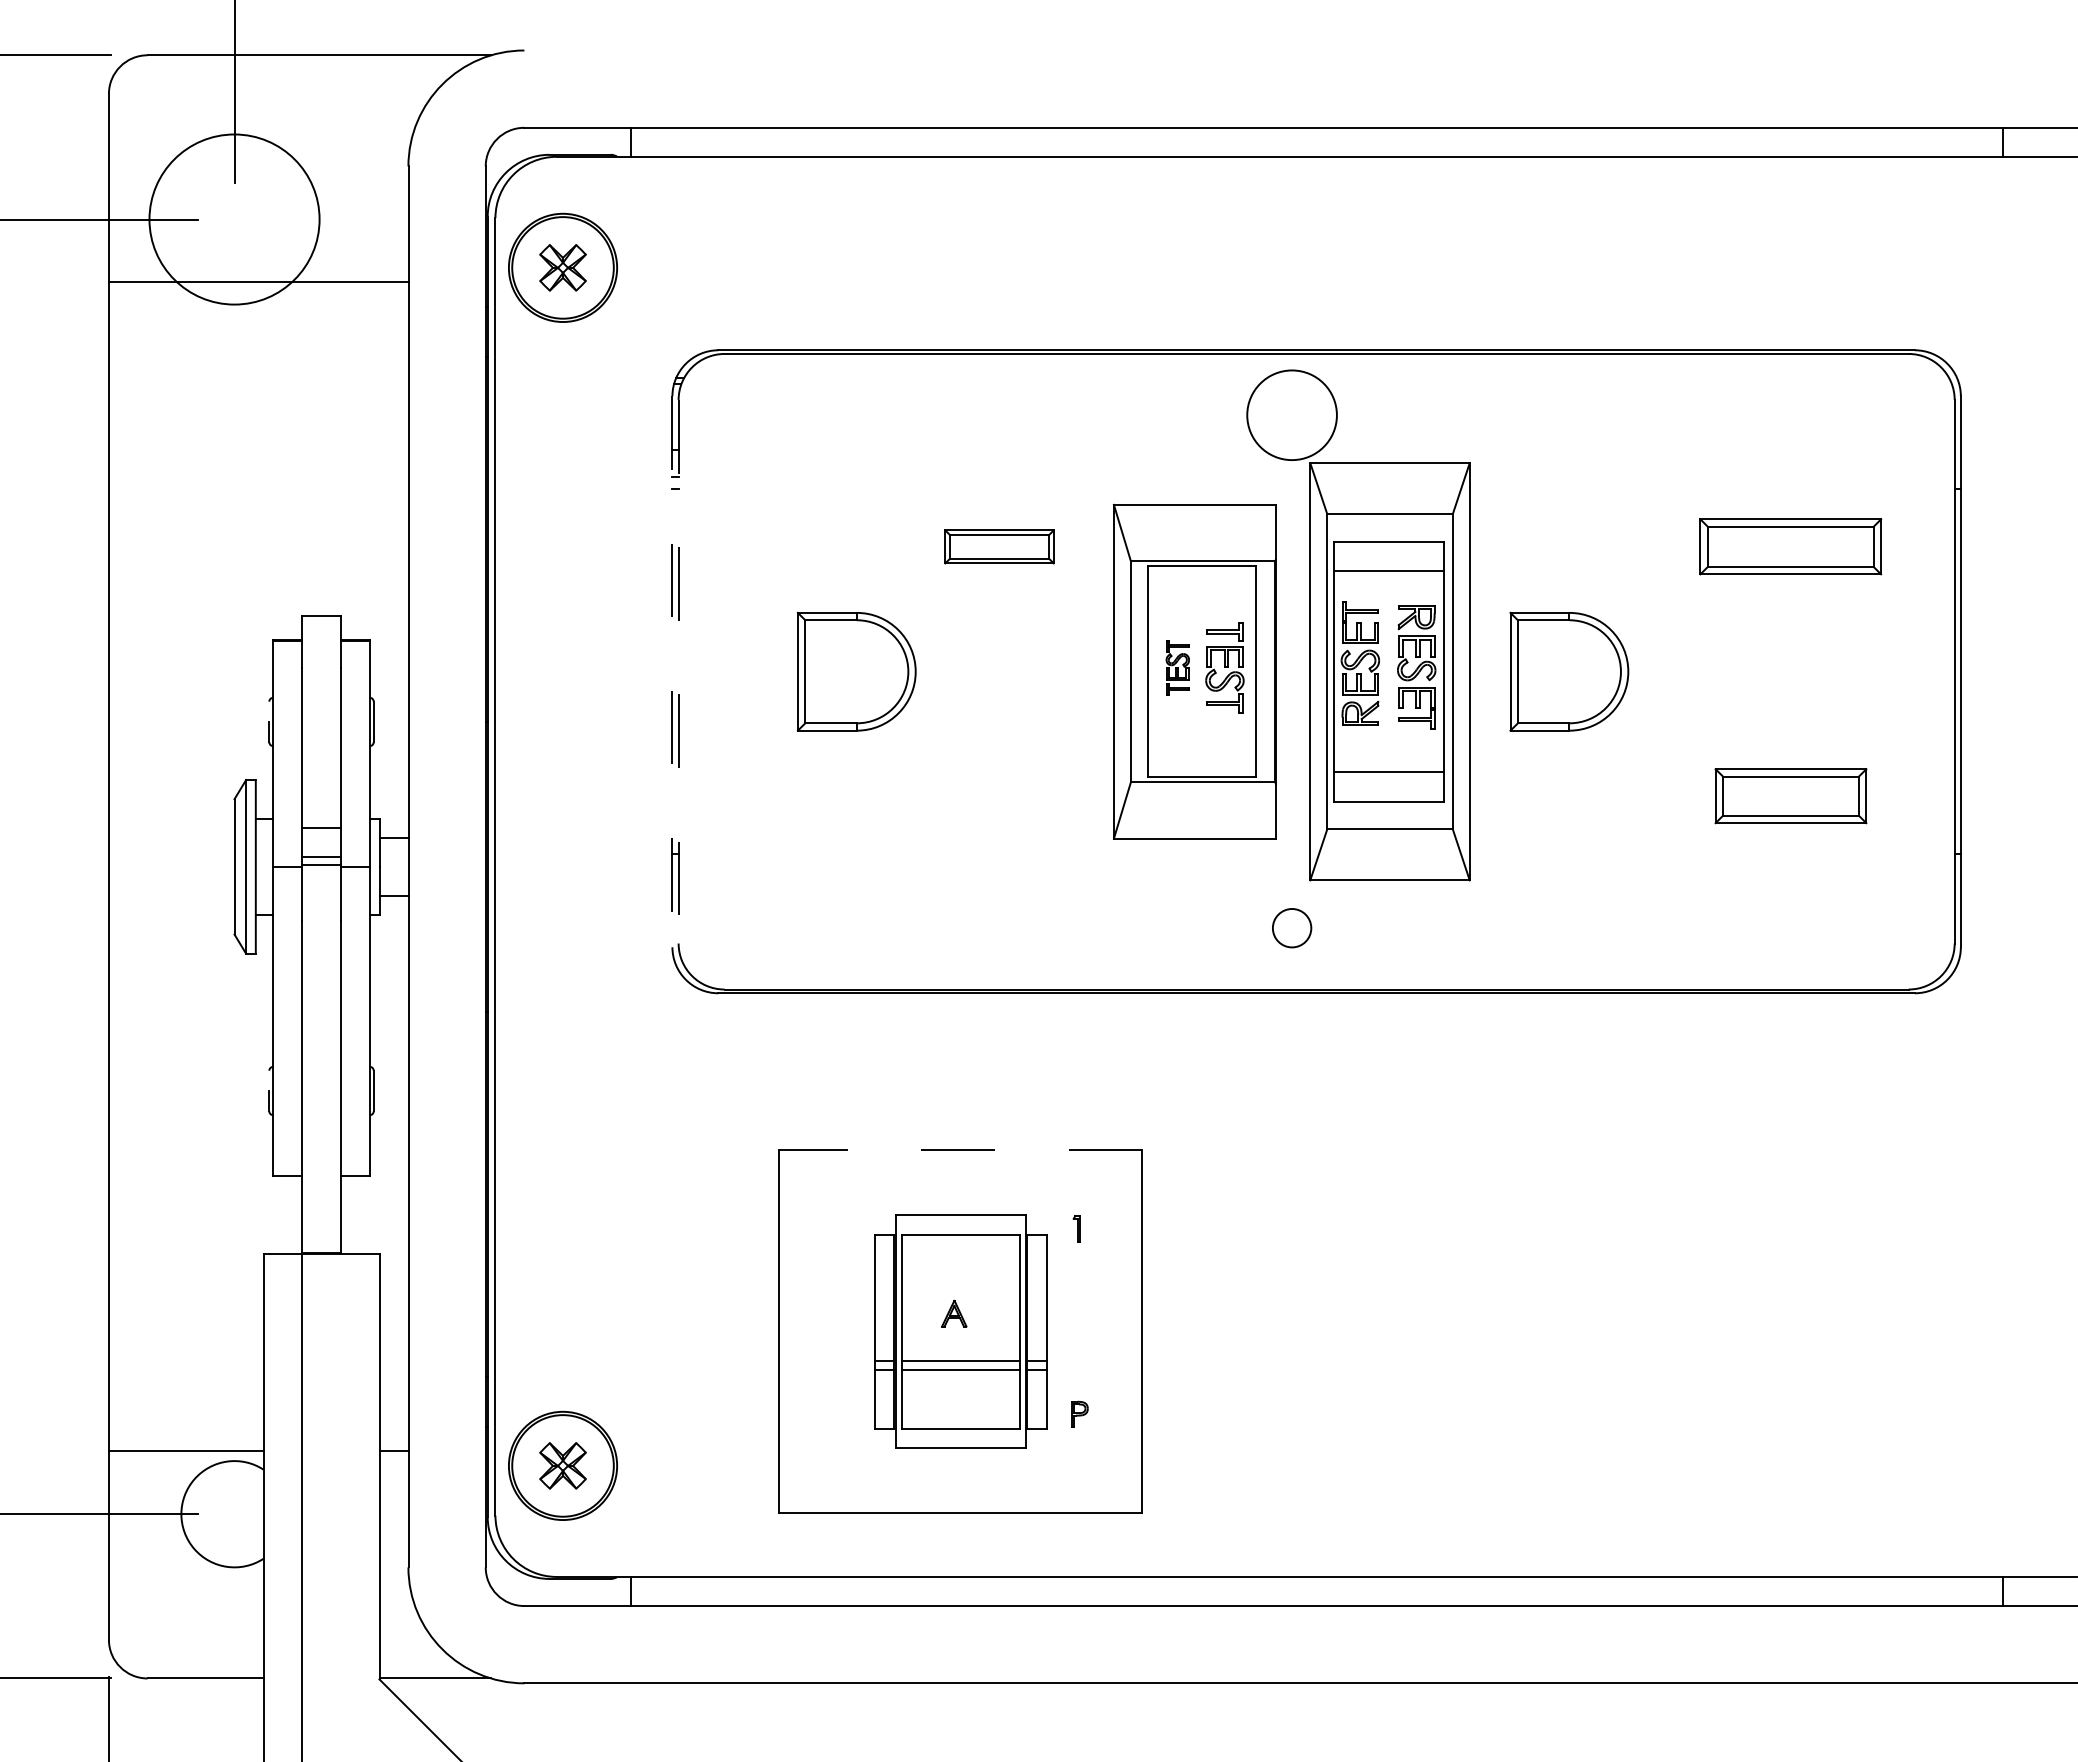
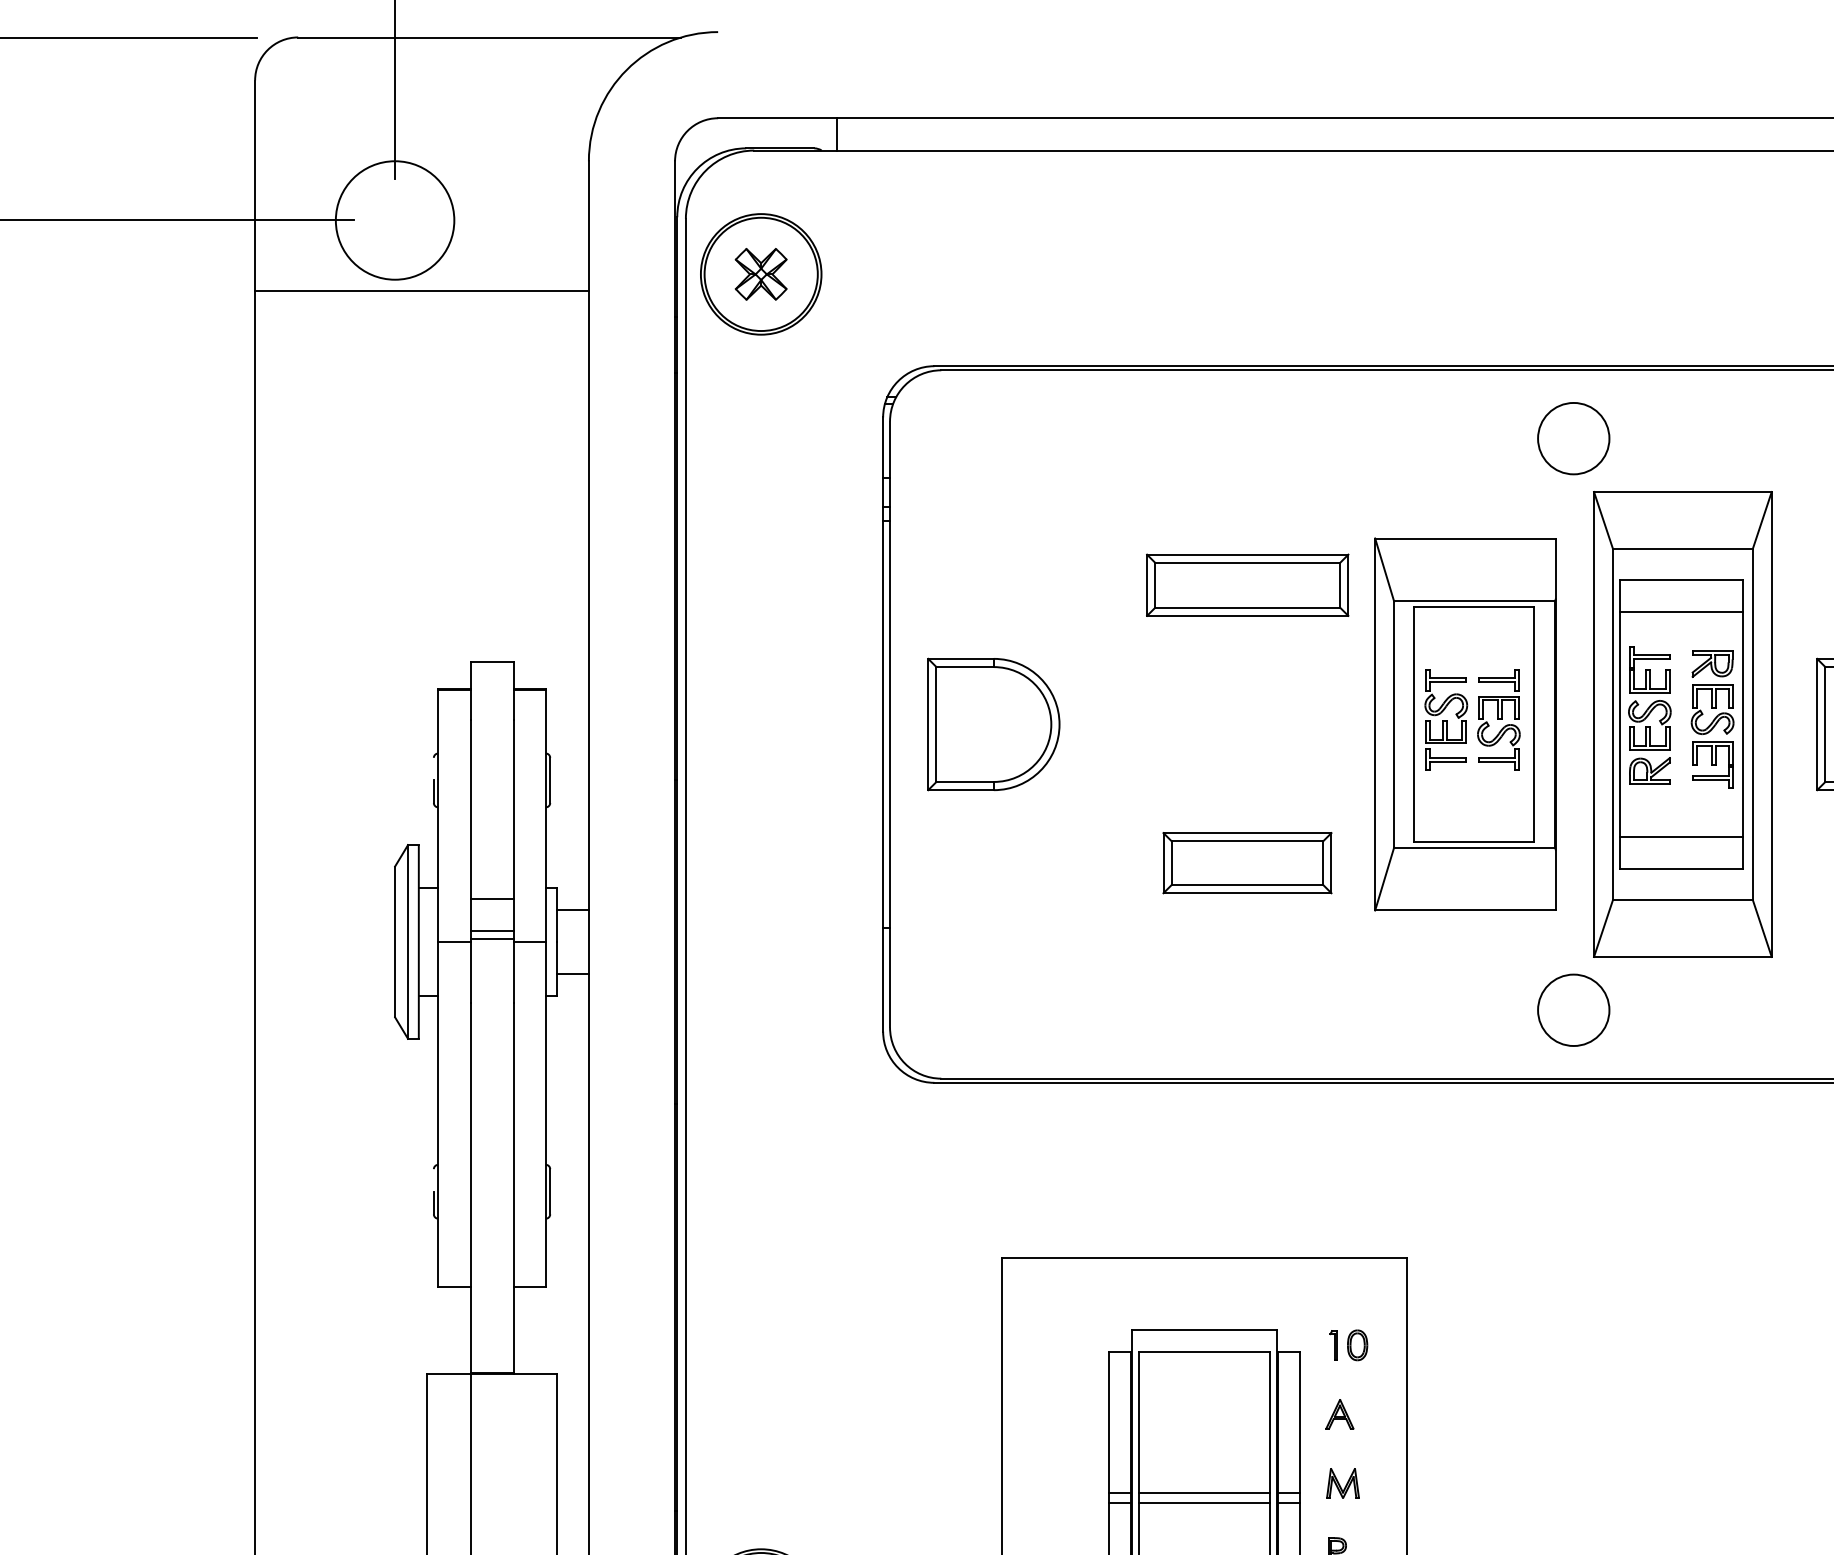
circle: (234, 219) -> (395, 220), size x0.62
circle: (1292, 415) -> (1574, 438), size x0.71
part: (999, 546) -> (1247, 584), size x1.67
part: (1177, 667) -> (1446, 719), size x1.67
line: (678, 671) -> (889, 724), dashed -> solid
part: (856, 671) -> (993, 724), moved
line: (672, 672) -> (883, 725), dashed -> solid
part: (999, 796) -> (1247, 863), added
circle: (1292, 928) -> (1574, 1010), size x1.67
line: (960, 1150) -> (1204, 1258), dashed -> solid
part: (1097, 1228) -> (1356, 1344), added
part: (954, 1313) -> (1340, 1414), moved
part: (1084, 1352) -> (1342, 1483), added

